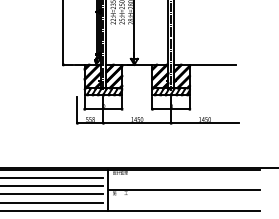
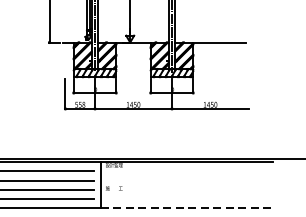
line: (184, 190) -> (187, 185), removed
line: (184, 210) -> (187, 208), solid -> dashed

